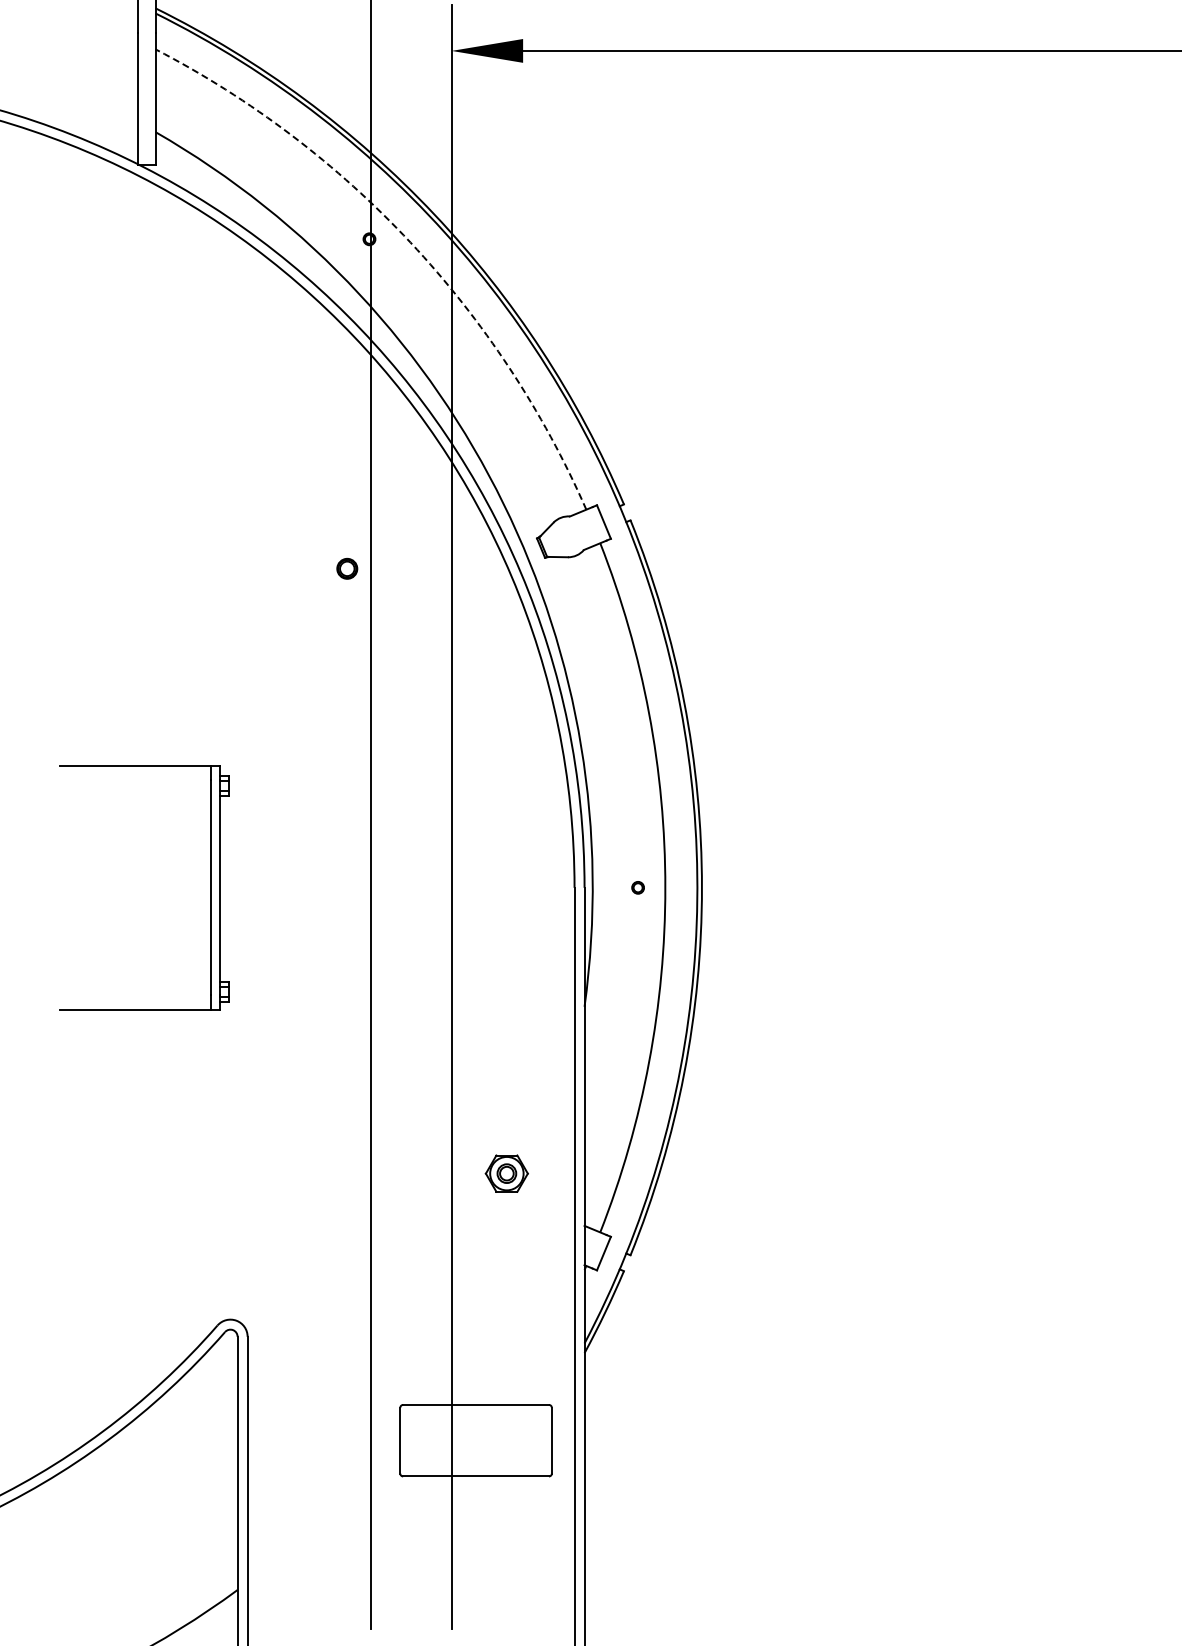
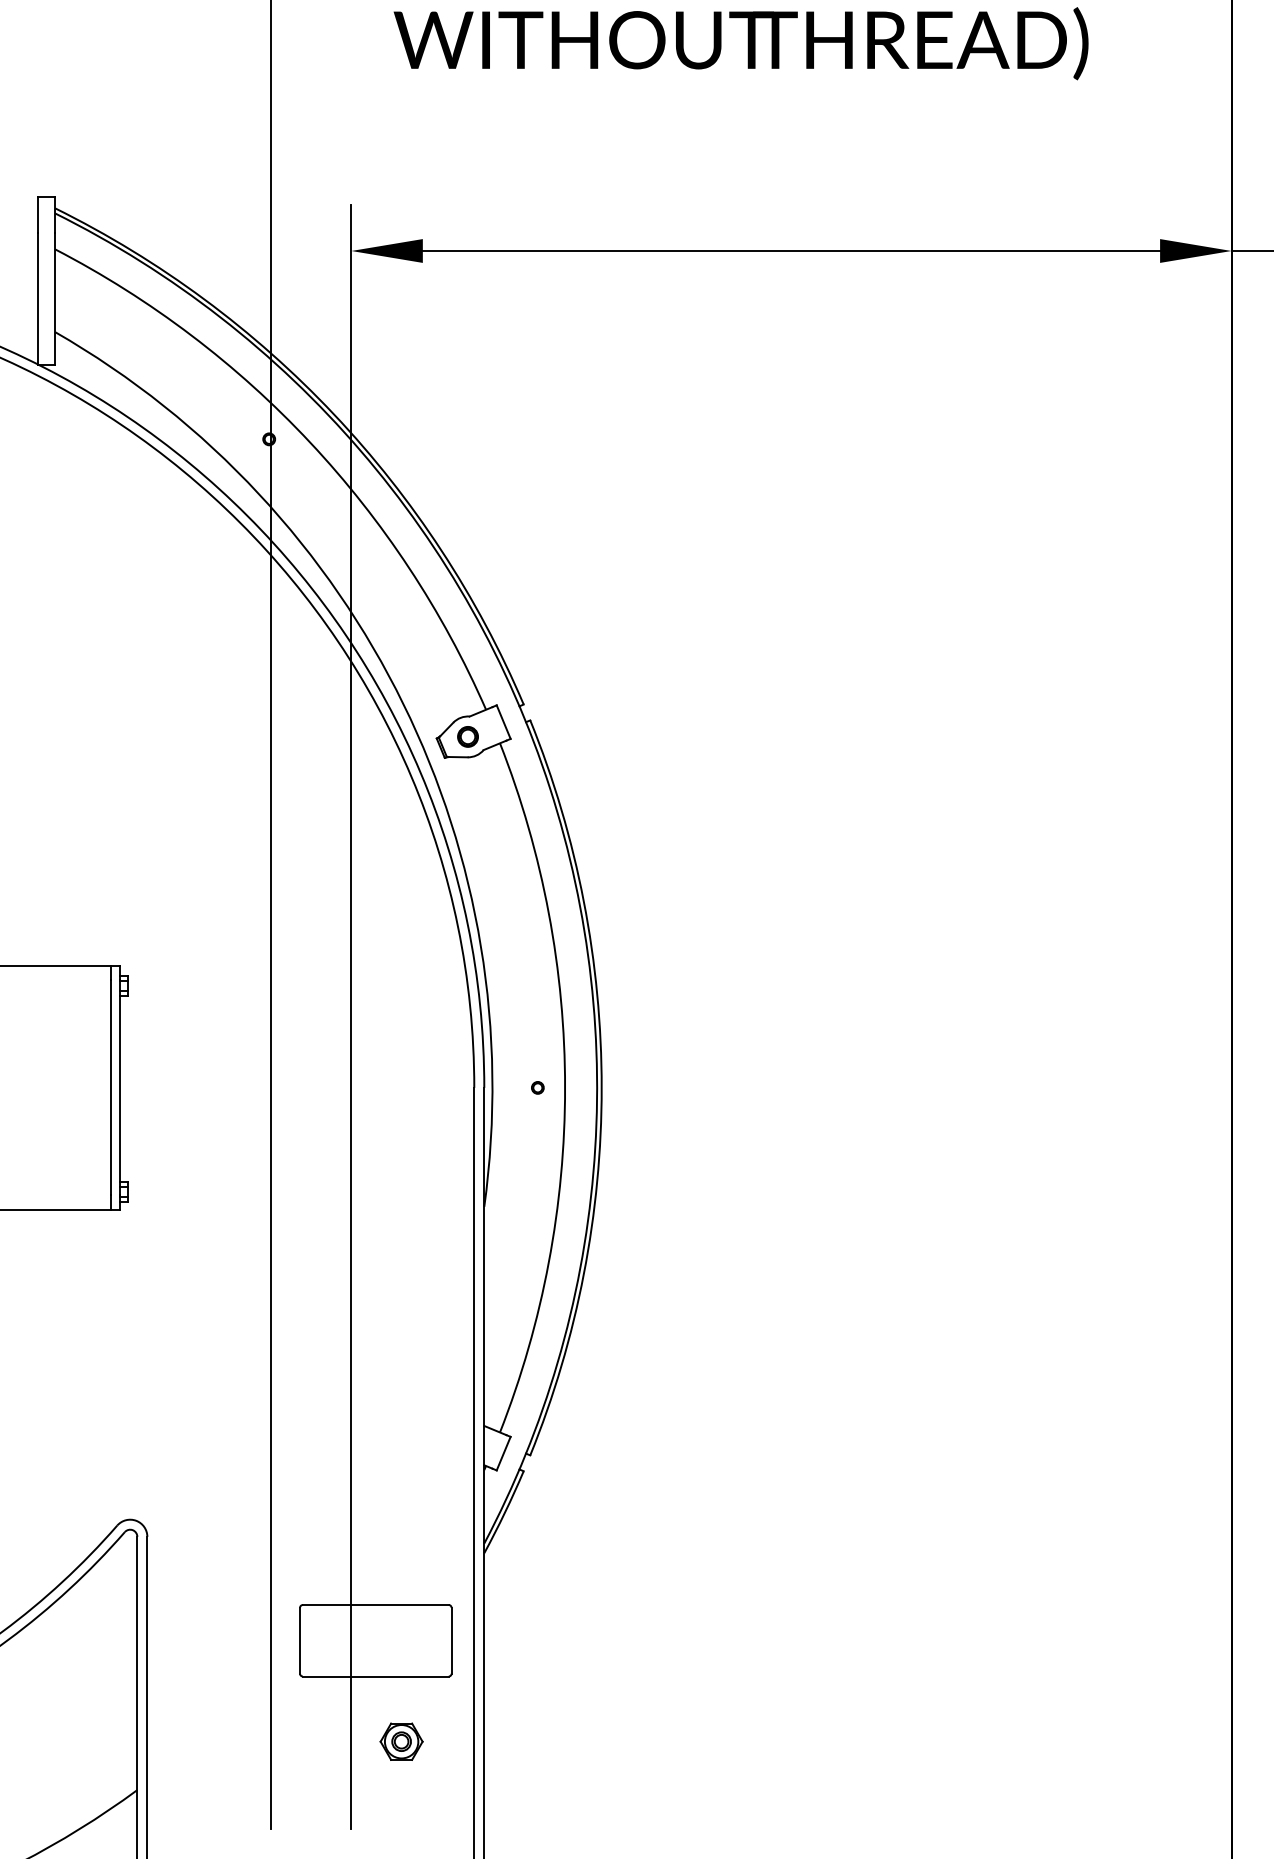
arc: (410, 242) -> (310, 442), dashed -> solid
part: (346, 568) -> (467, 736), moved
part: (506, 1173) -> (401, 1741), moved

